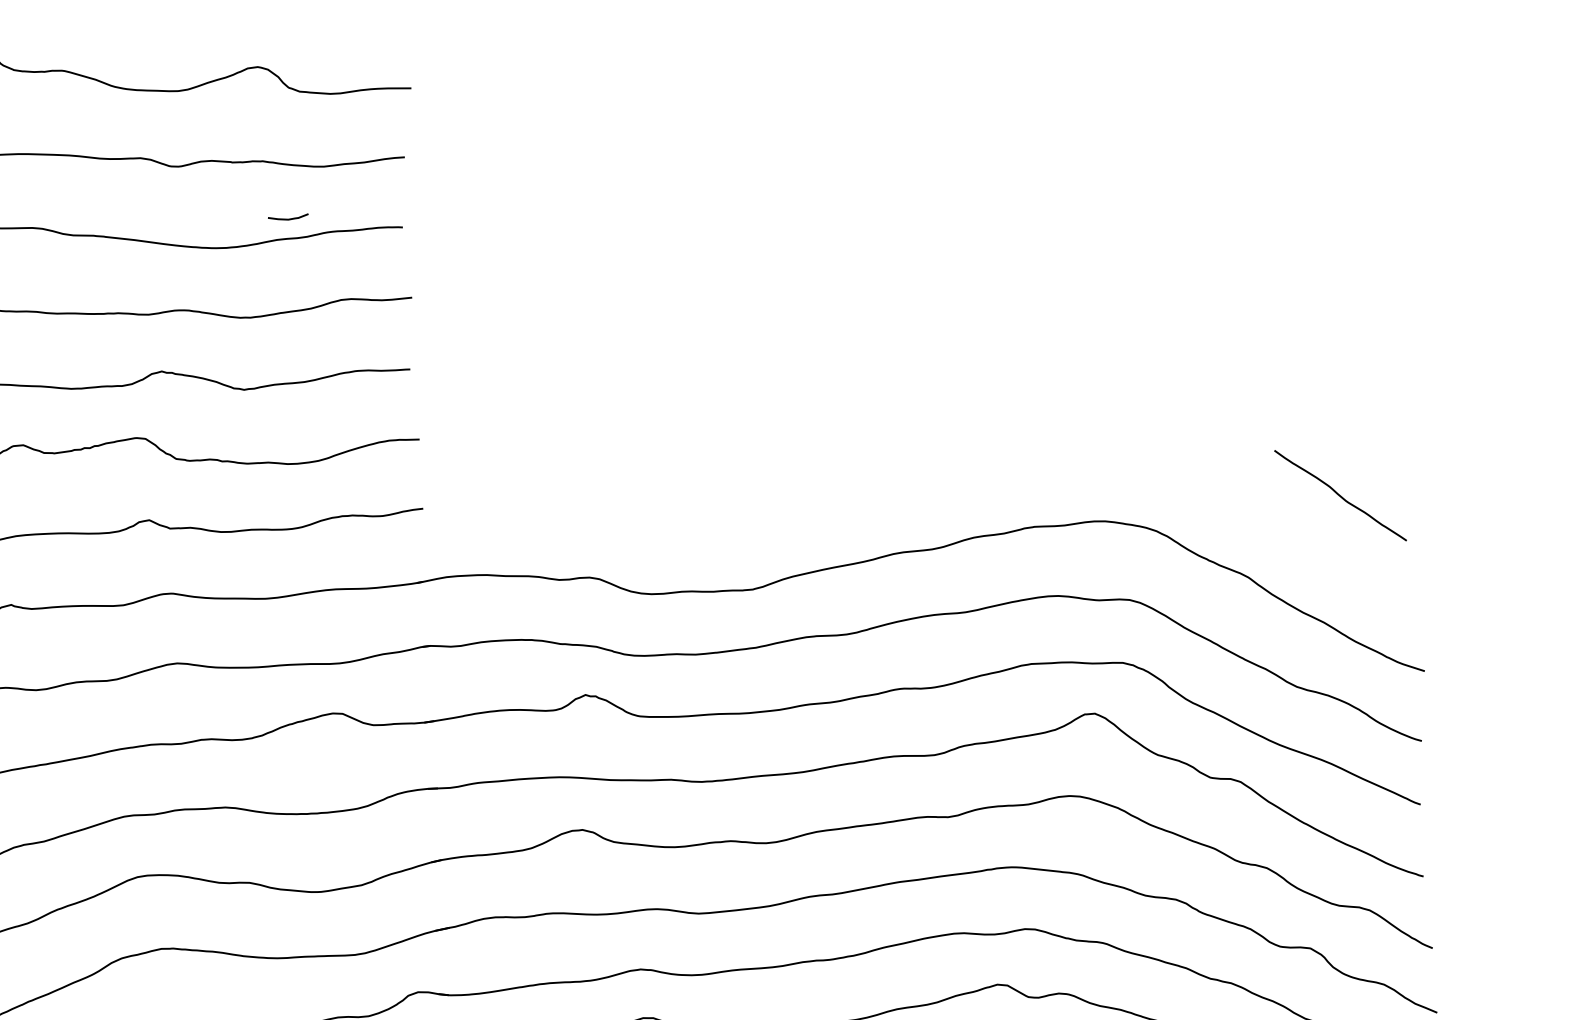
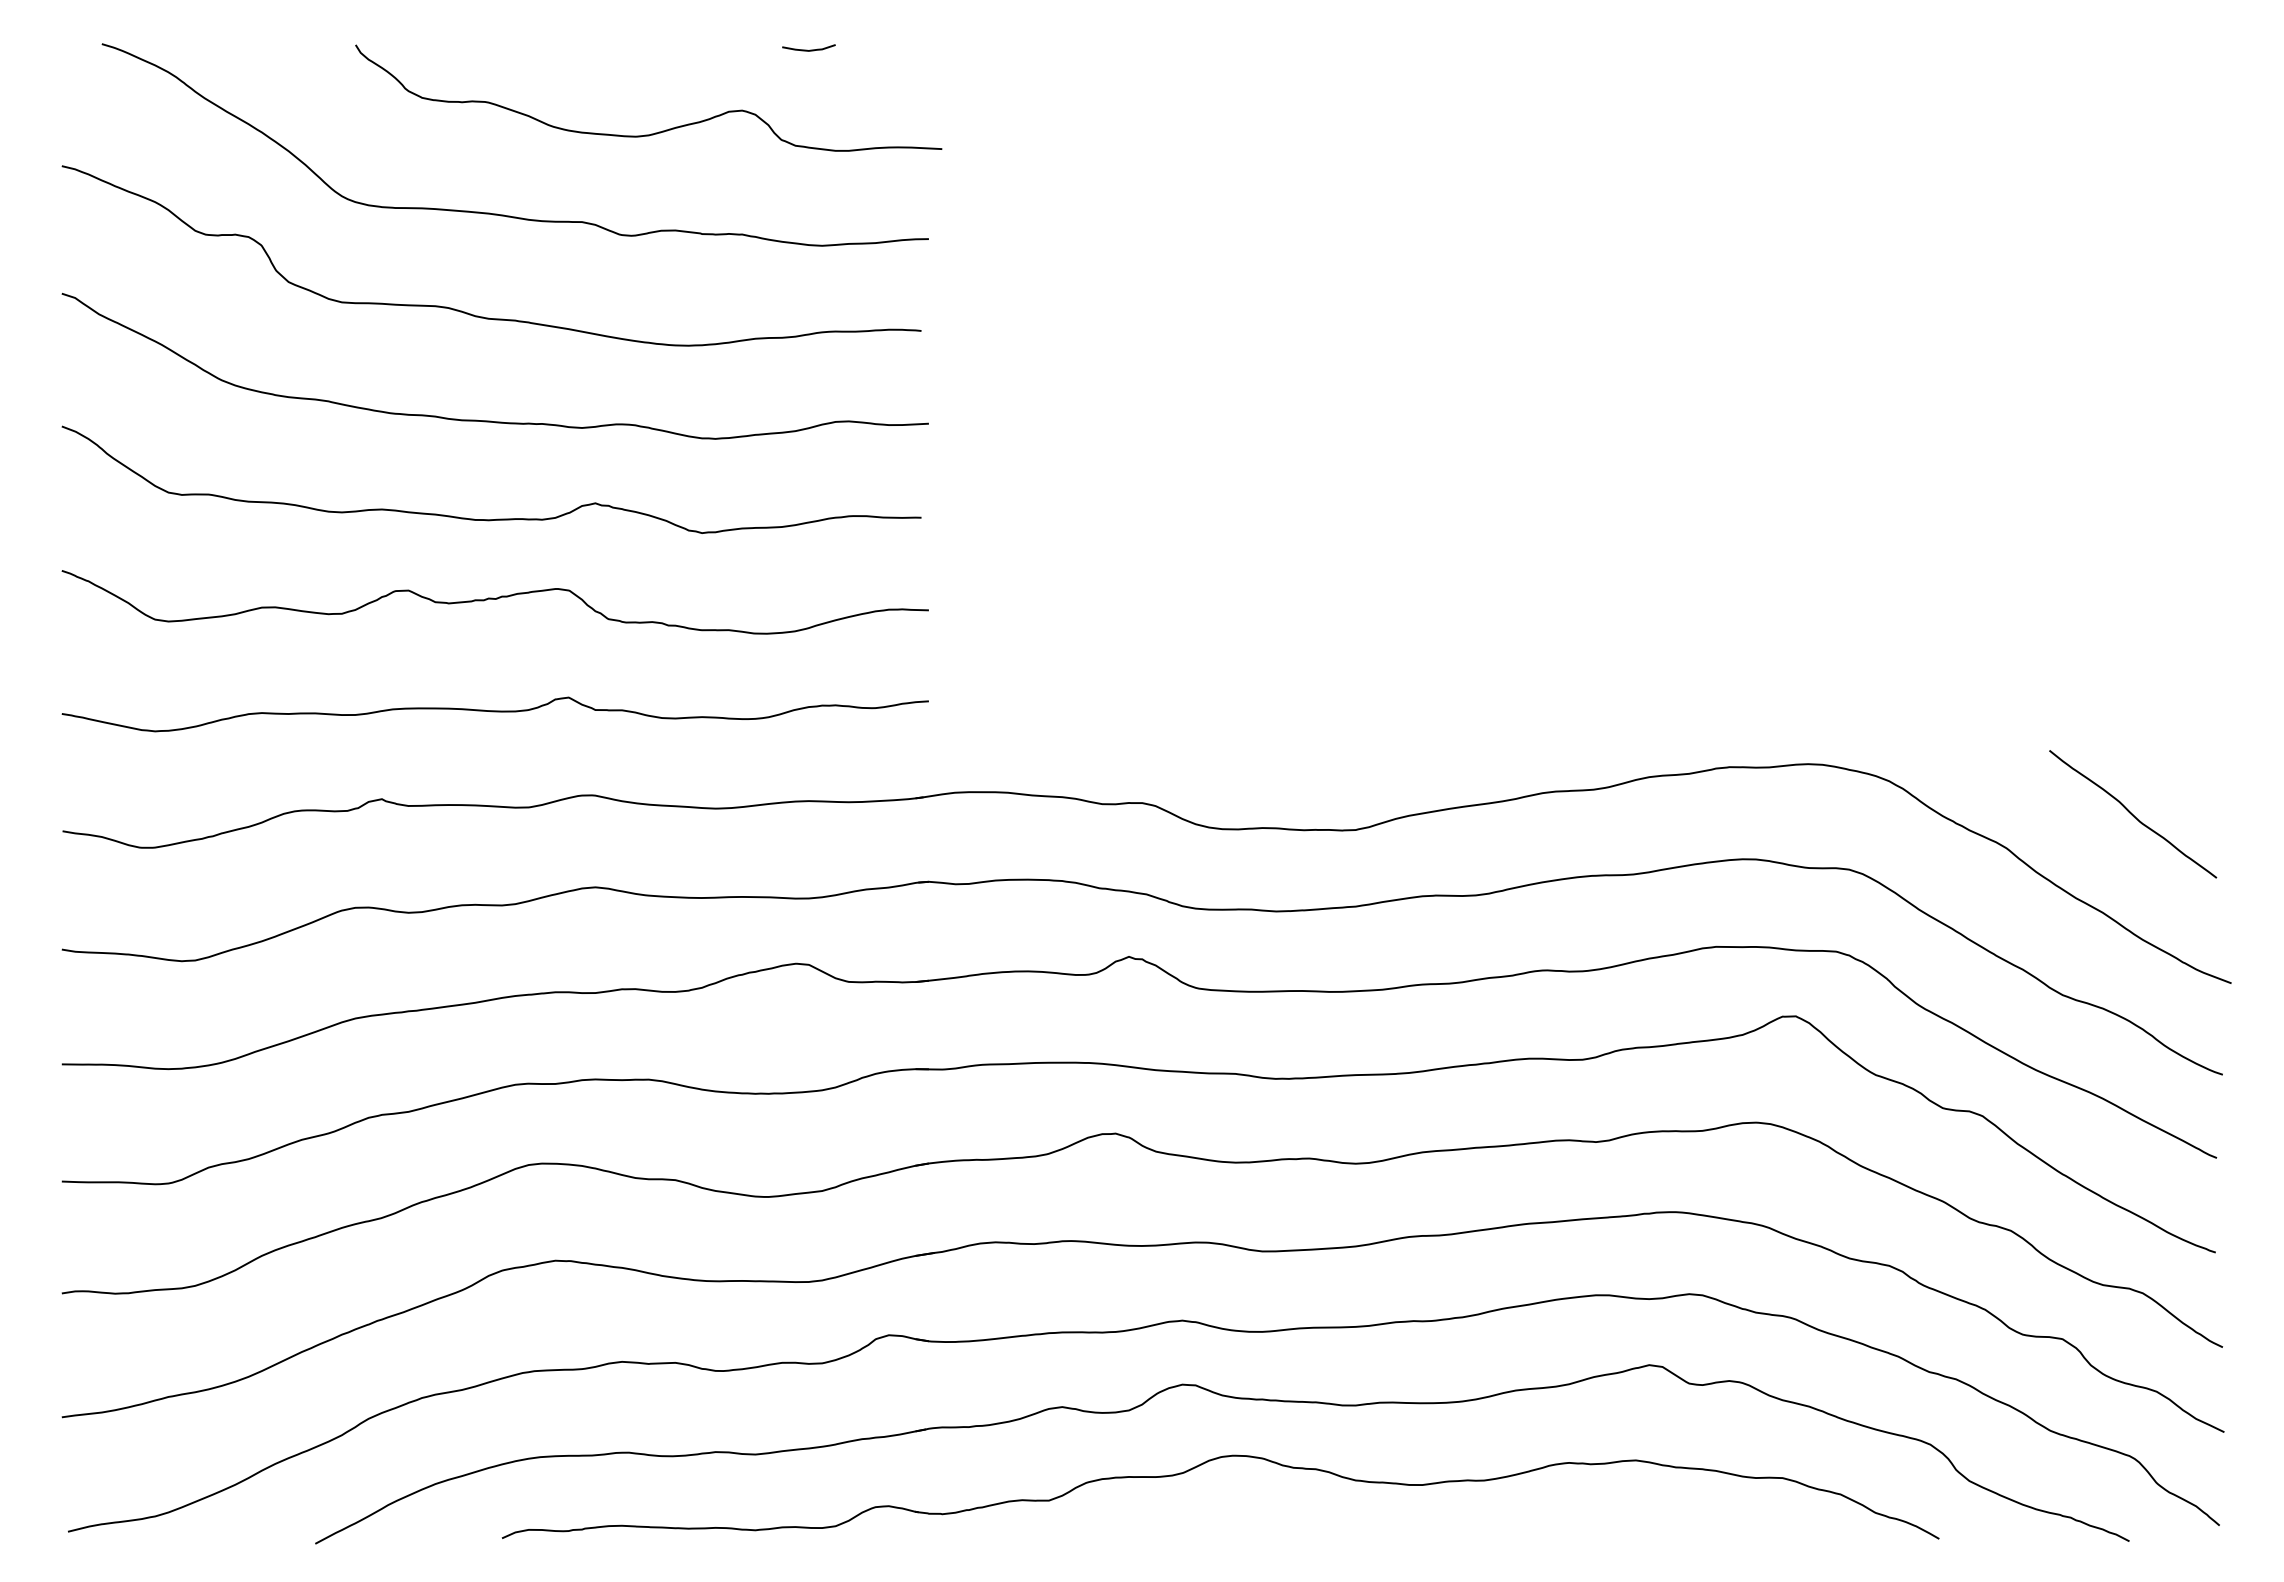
curve: (287, 218) -> (807, 49), moved
curve: (1340, 495) -> (2133, 814), moved

